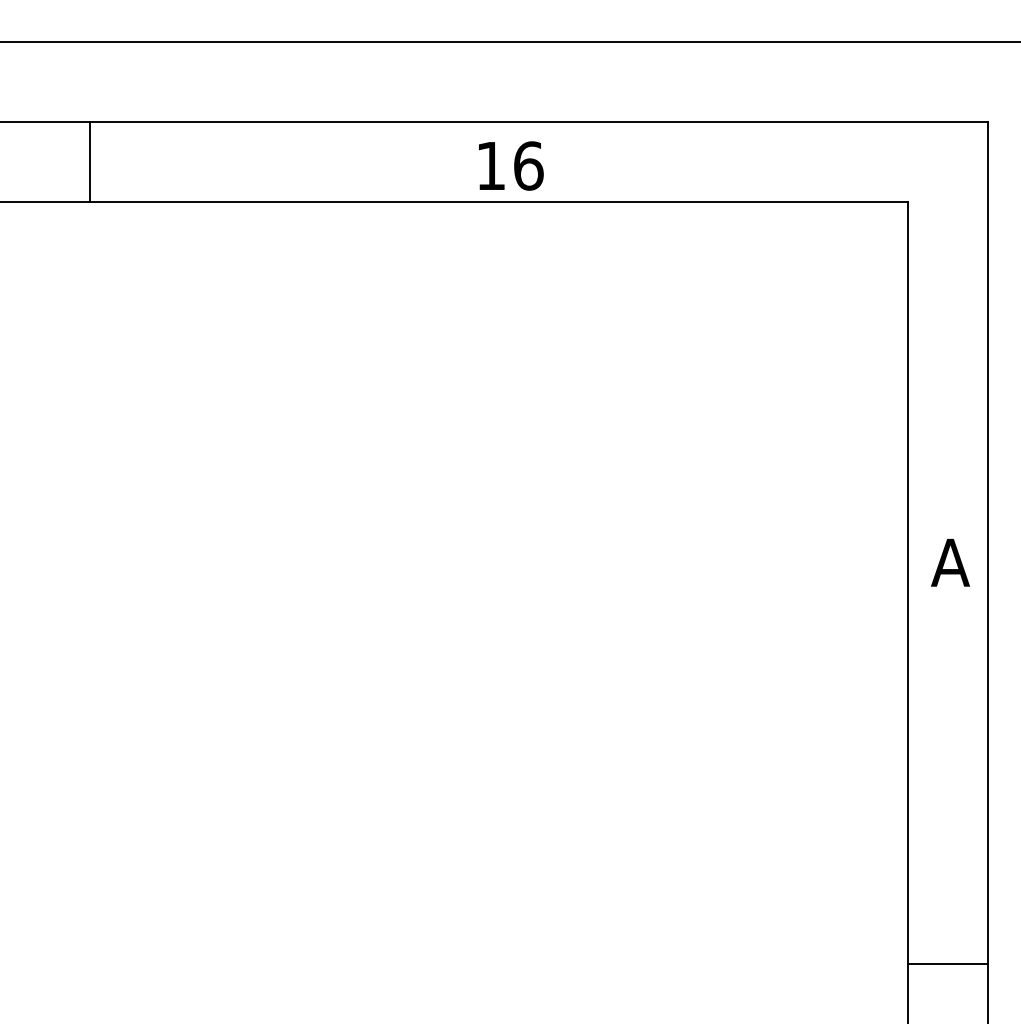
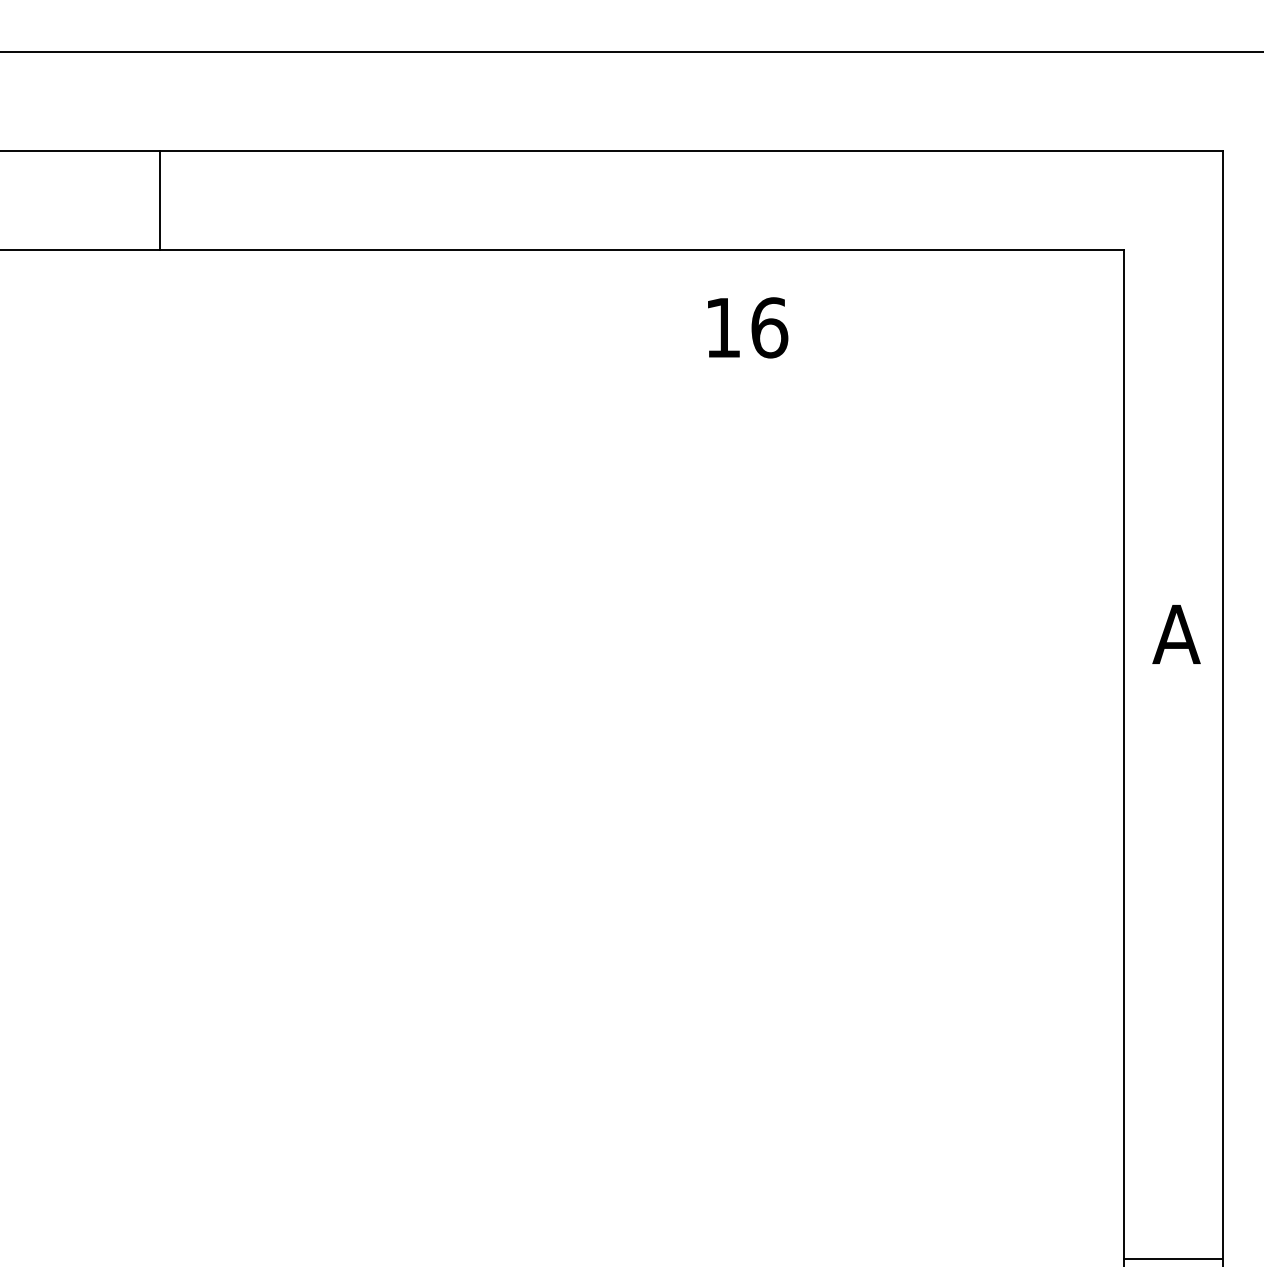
line: (89, 161) -> (159, 199), moved
text: (511, 165) -> (748, 327), moved
text: (950, 562) -> (1176, 634), moved
line: (947, 964) -> (1172, 1259), moved

